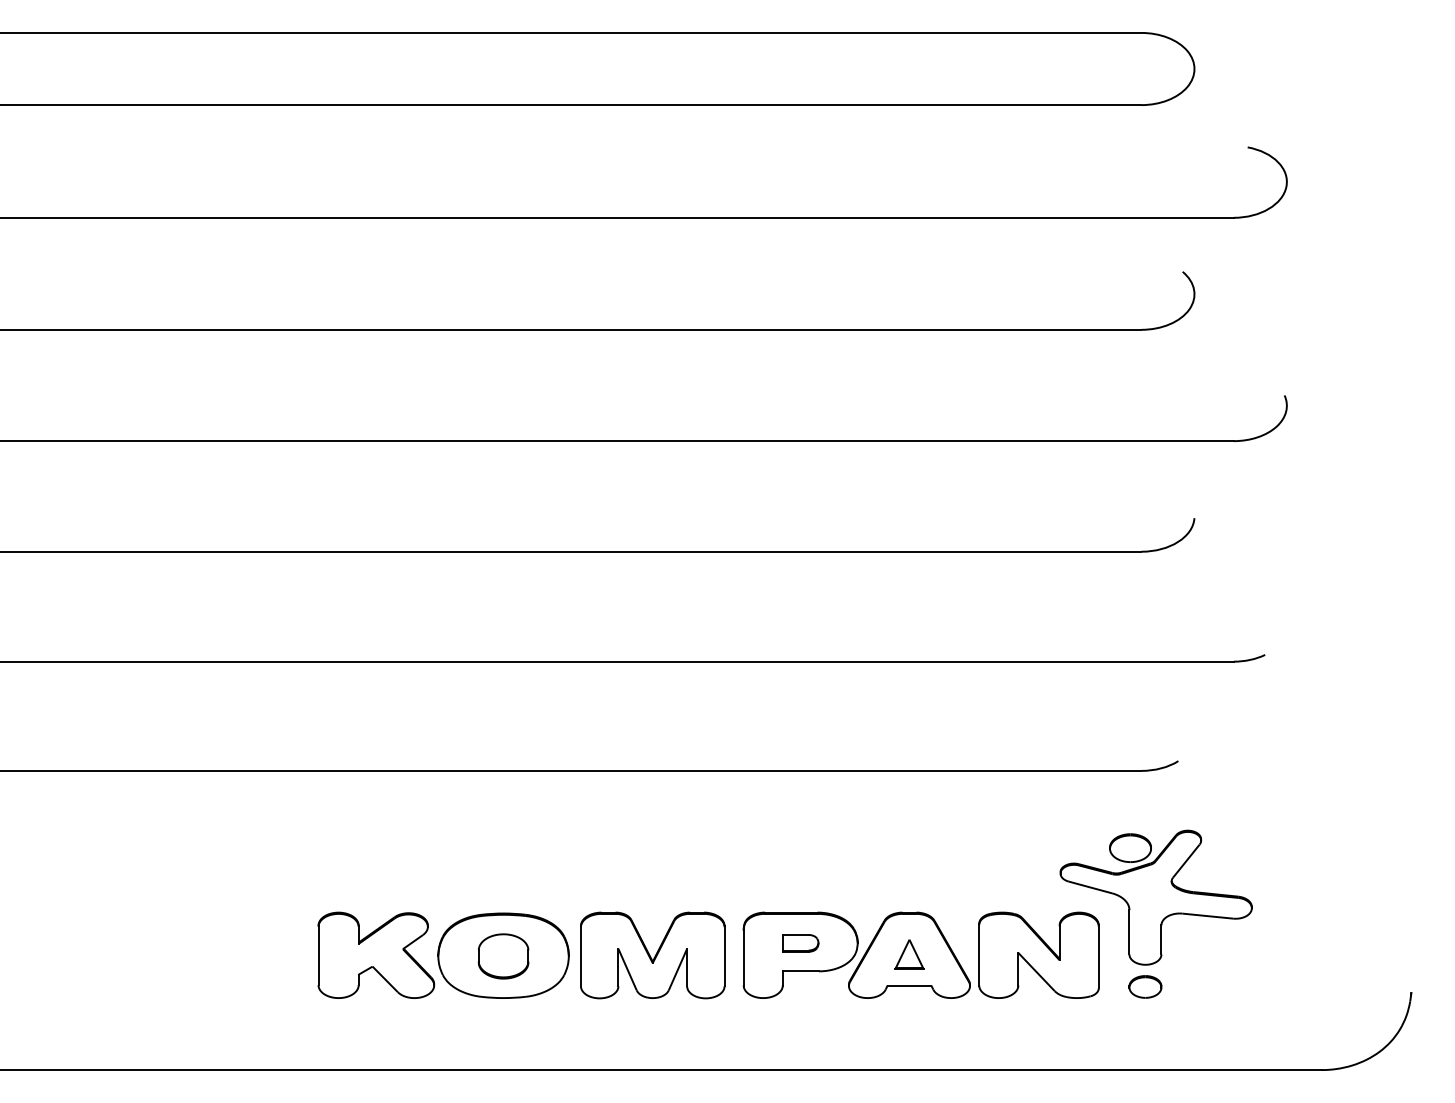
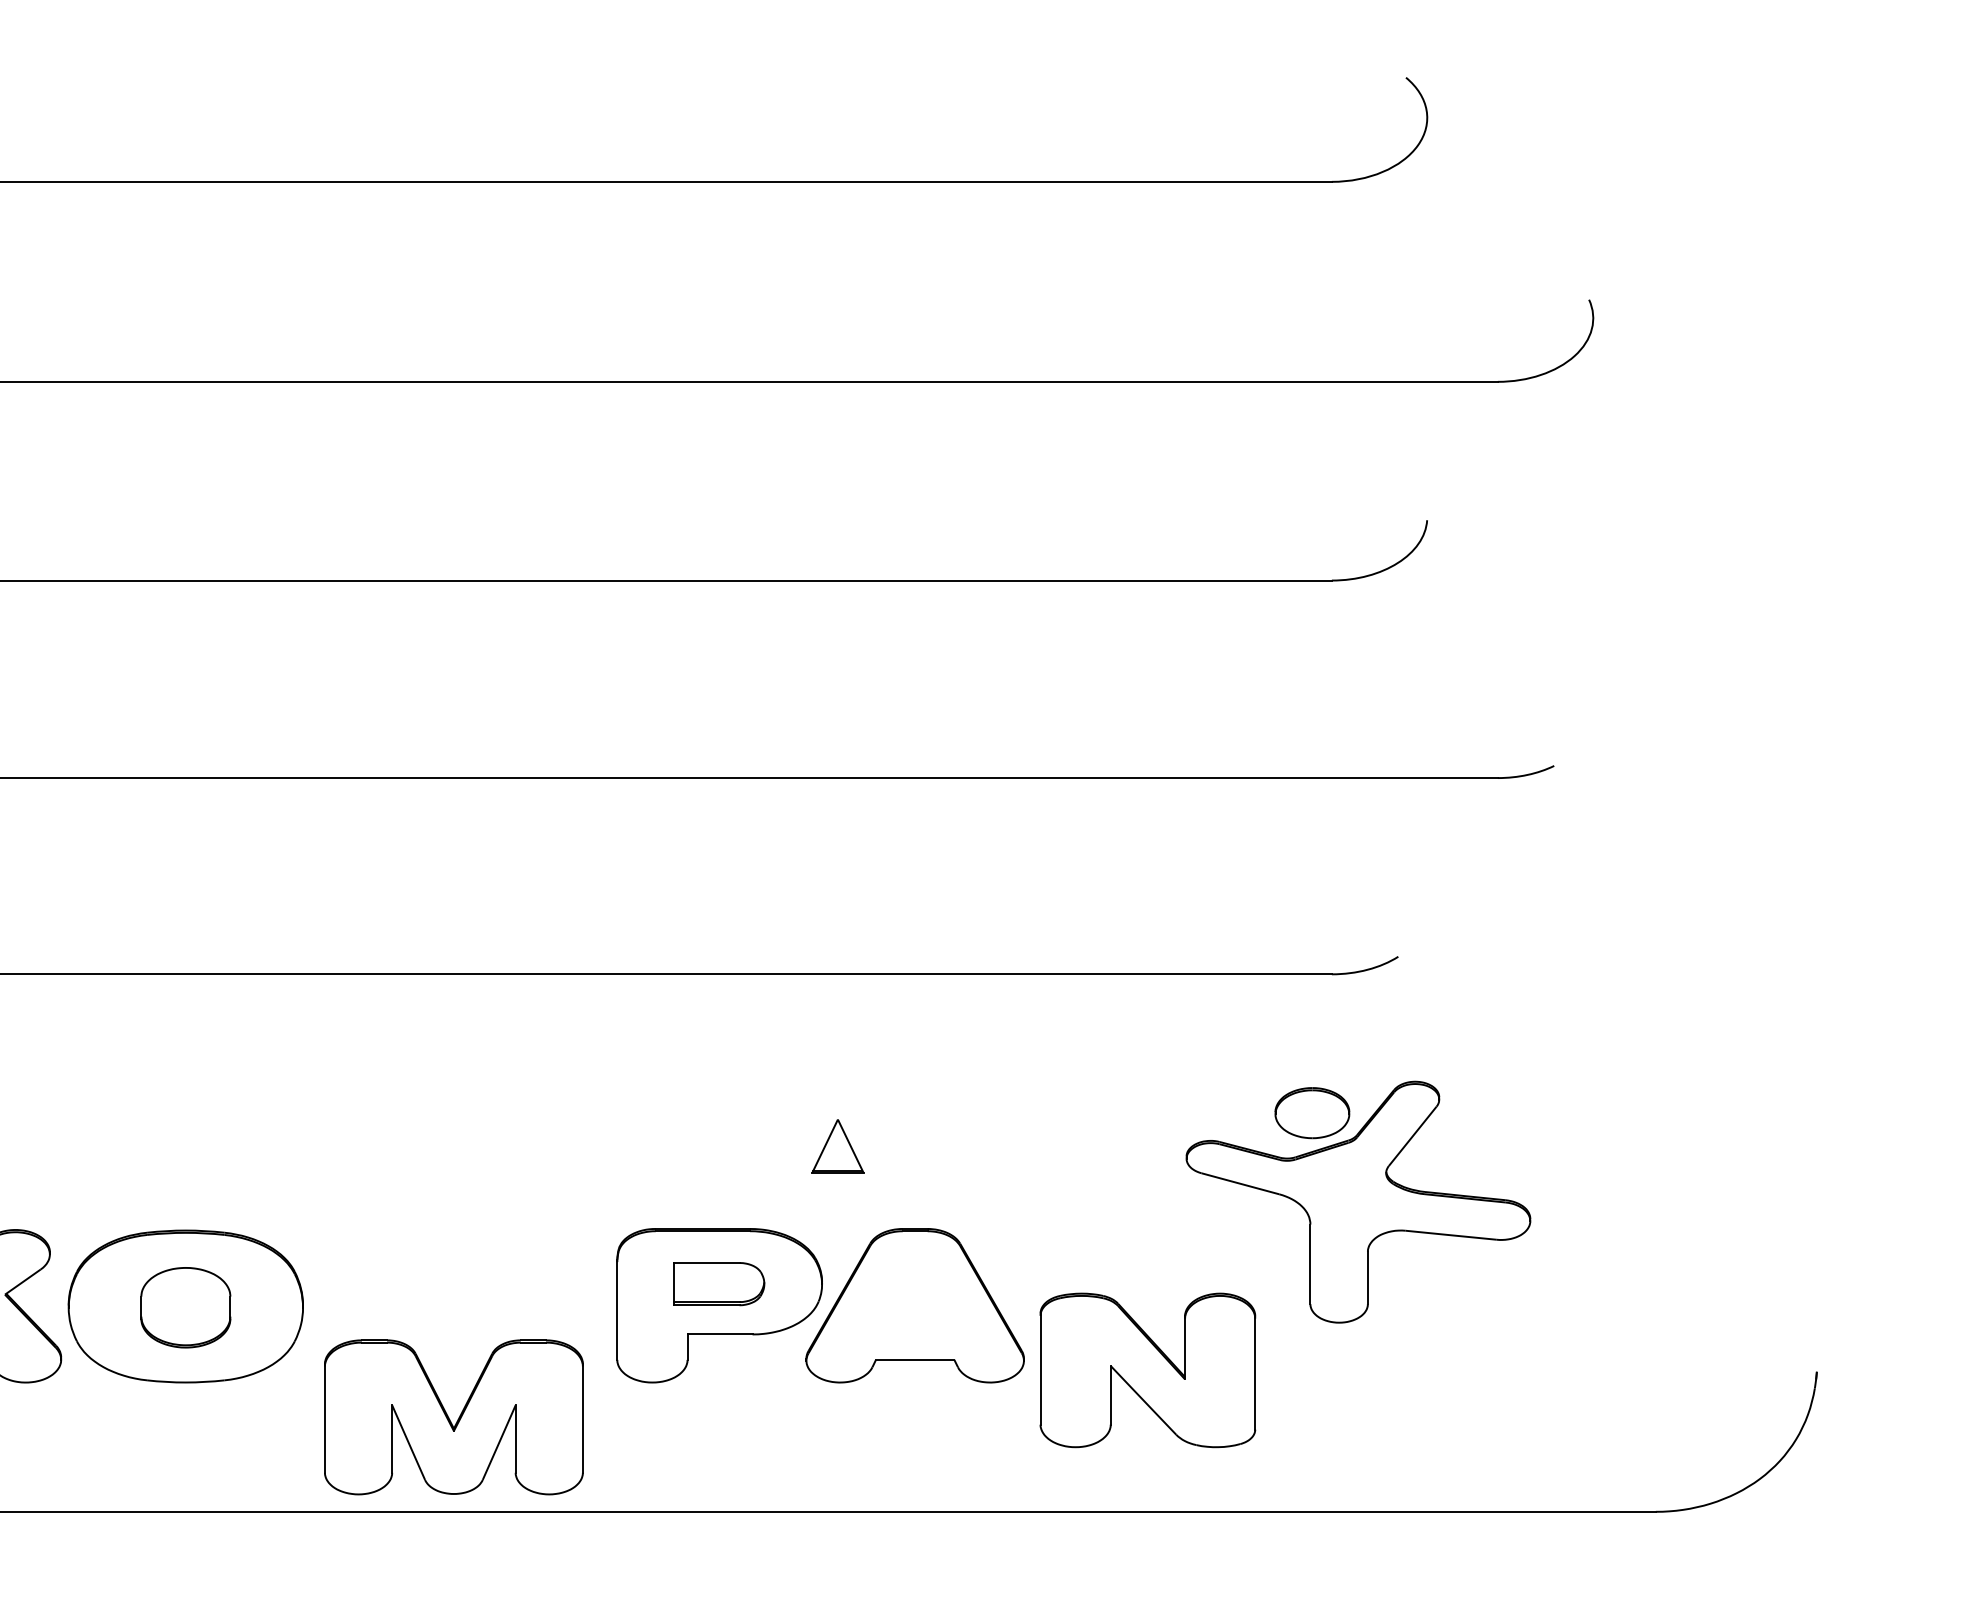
part: (800, 943) -> (719, 1284), size x1.4
part: (909, 954) -> (837, 1146), moved
part: (1038, 954) -> (1146, 1368), moved
part: (652, 955) -> (453, 1417), moved
part: (1145, 986) -> (1339, 1361), removed

